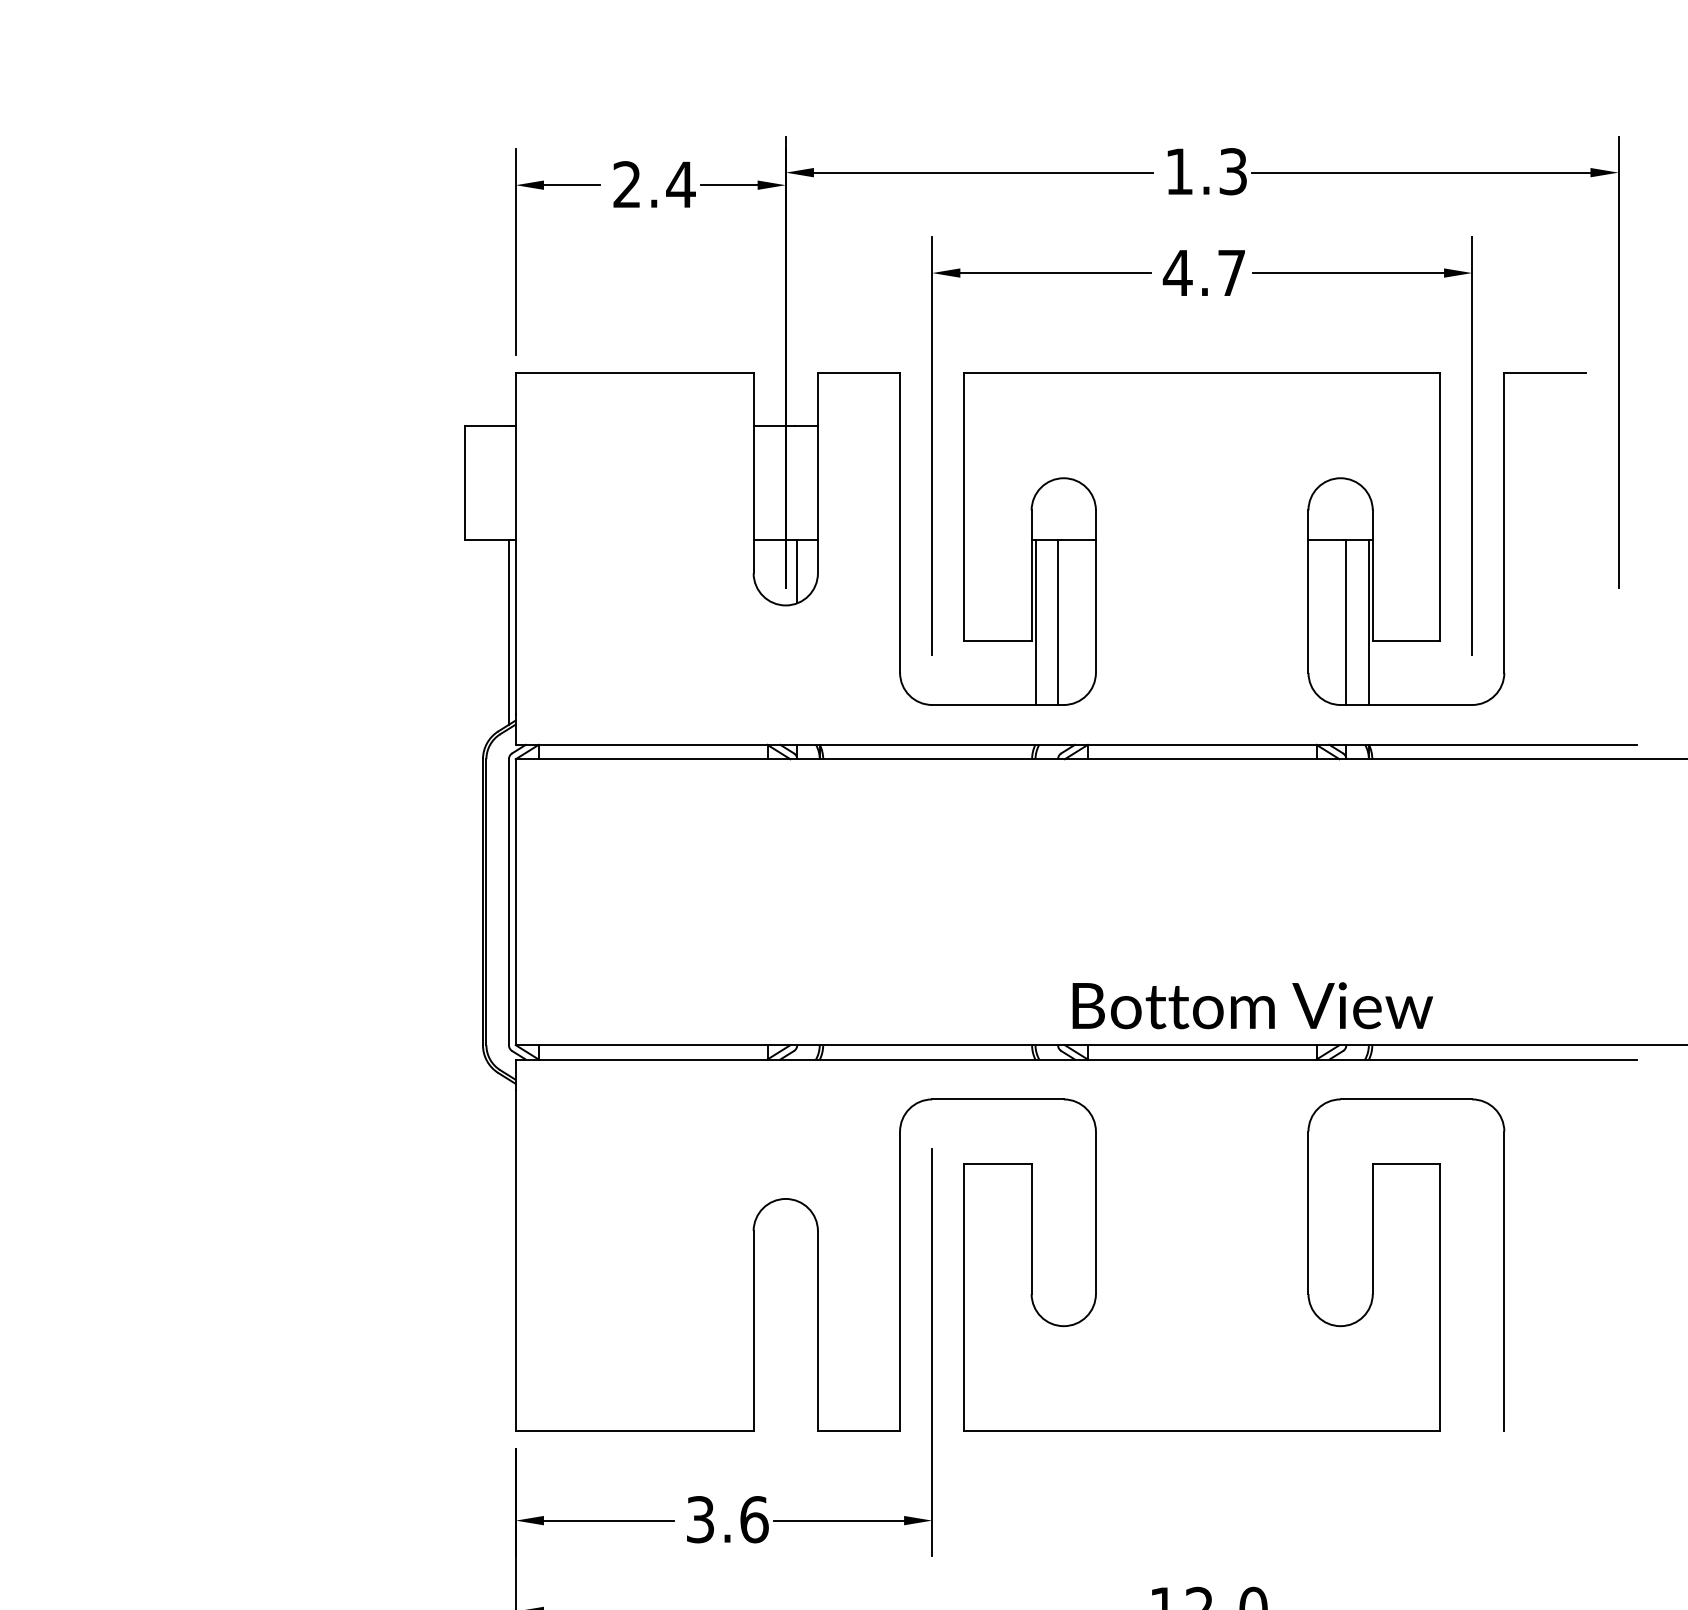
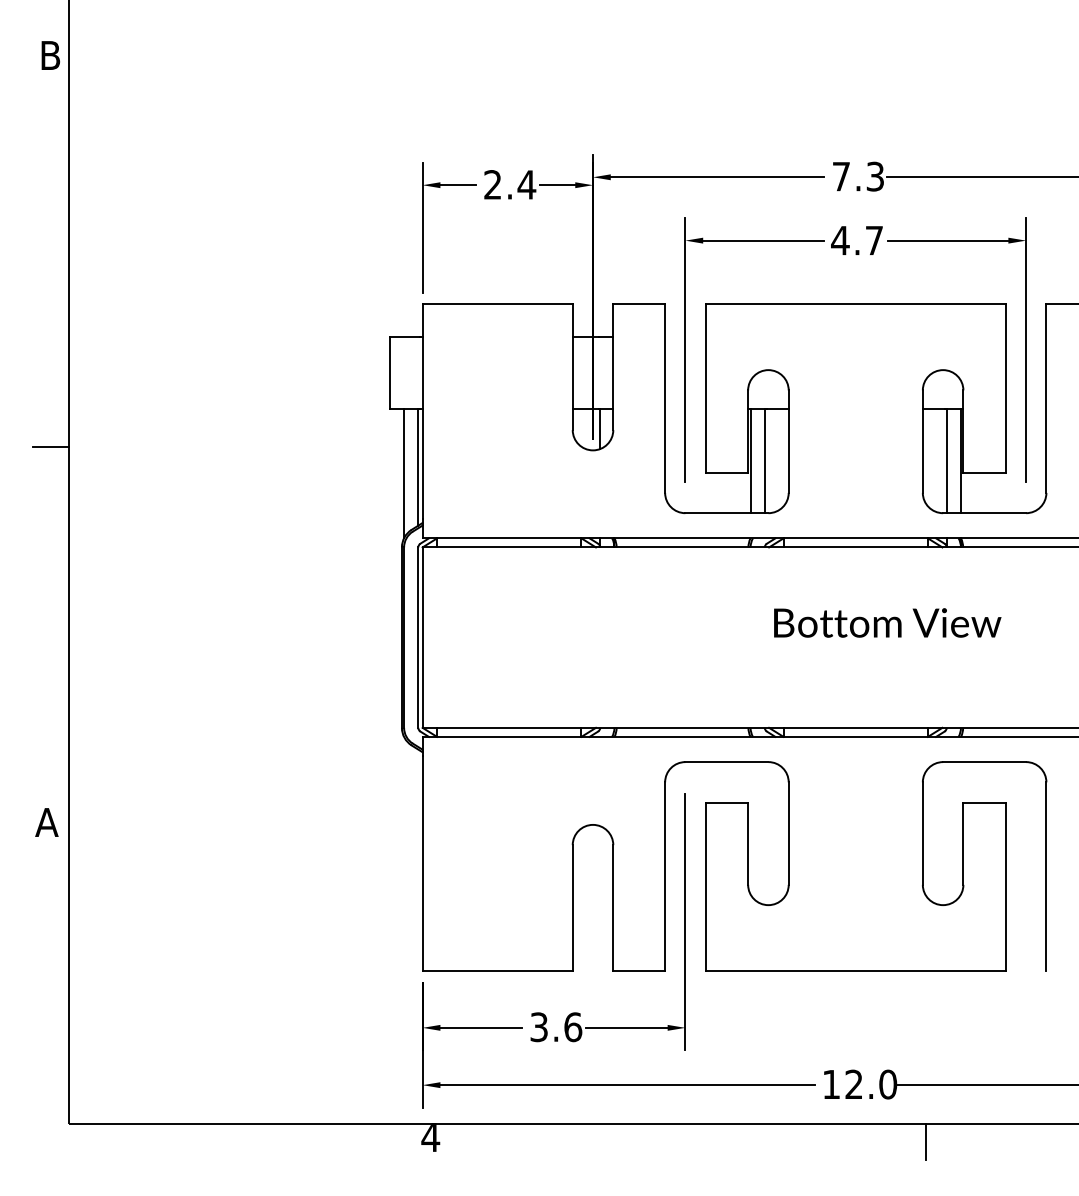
text: (1179, 171) -> (841, 176), 1.3 -> 7.3
line: (487, 642) -> (404, 473), added
text: (1252, 1005) -> (887, 622), moved

